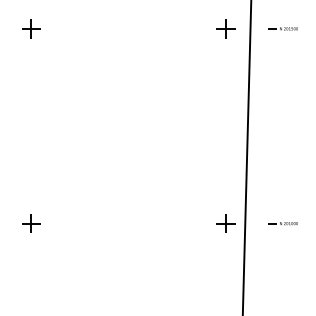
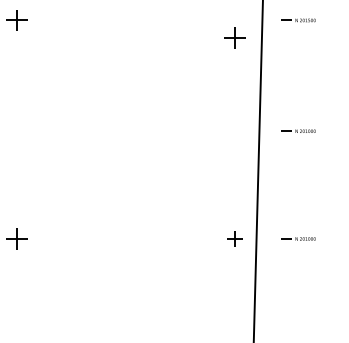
part: (225, 28) -> (234, 38), moved
part: (282, 127) -> (298, 131), added
part: (225, 223) -> (234, 238), size x0.7

